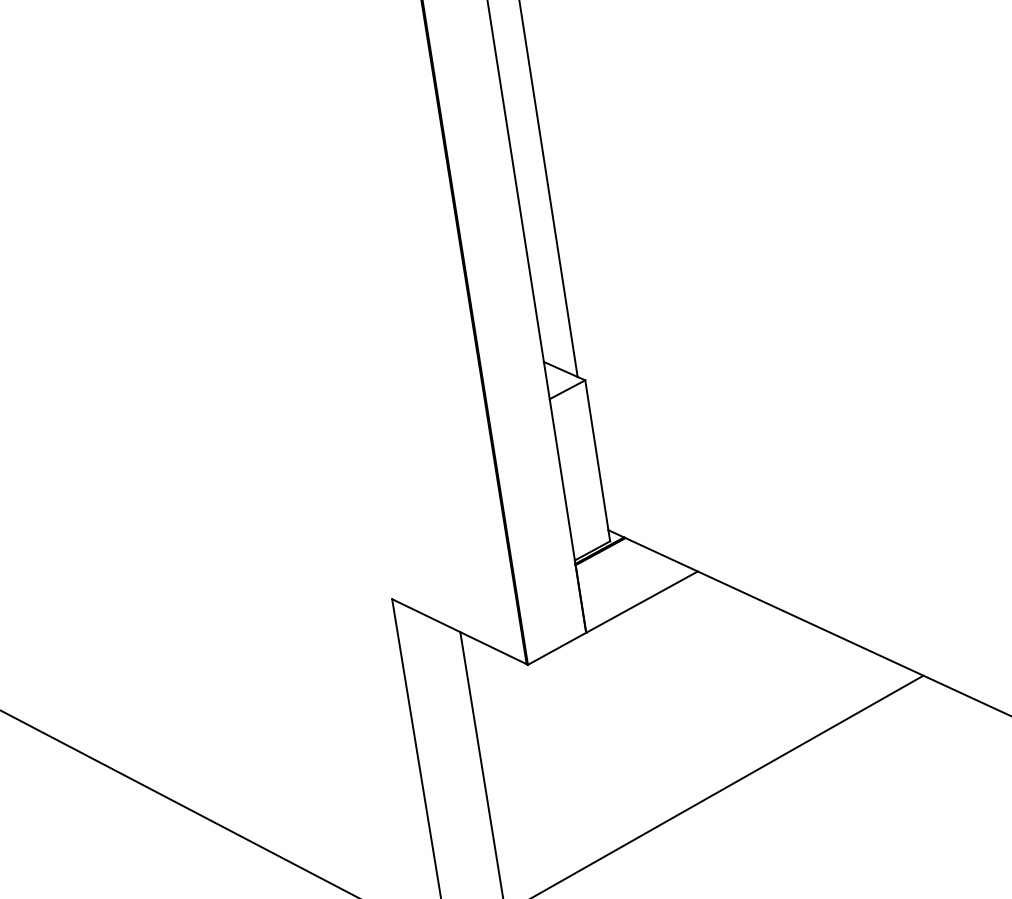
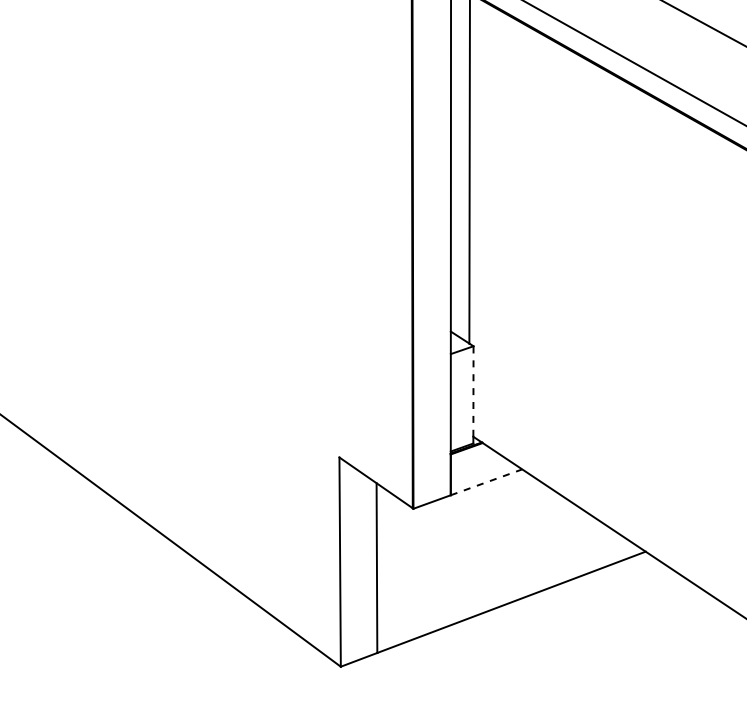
line: (596, 455) -> (473, 391), solid -> dashed
line: (642, 602) -> (486, 482), solid -> dashed

